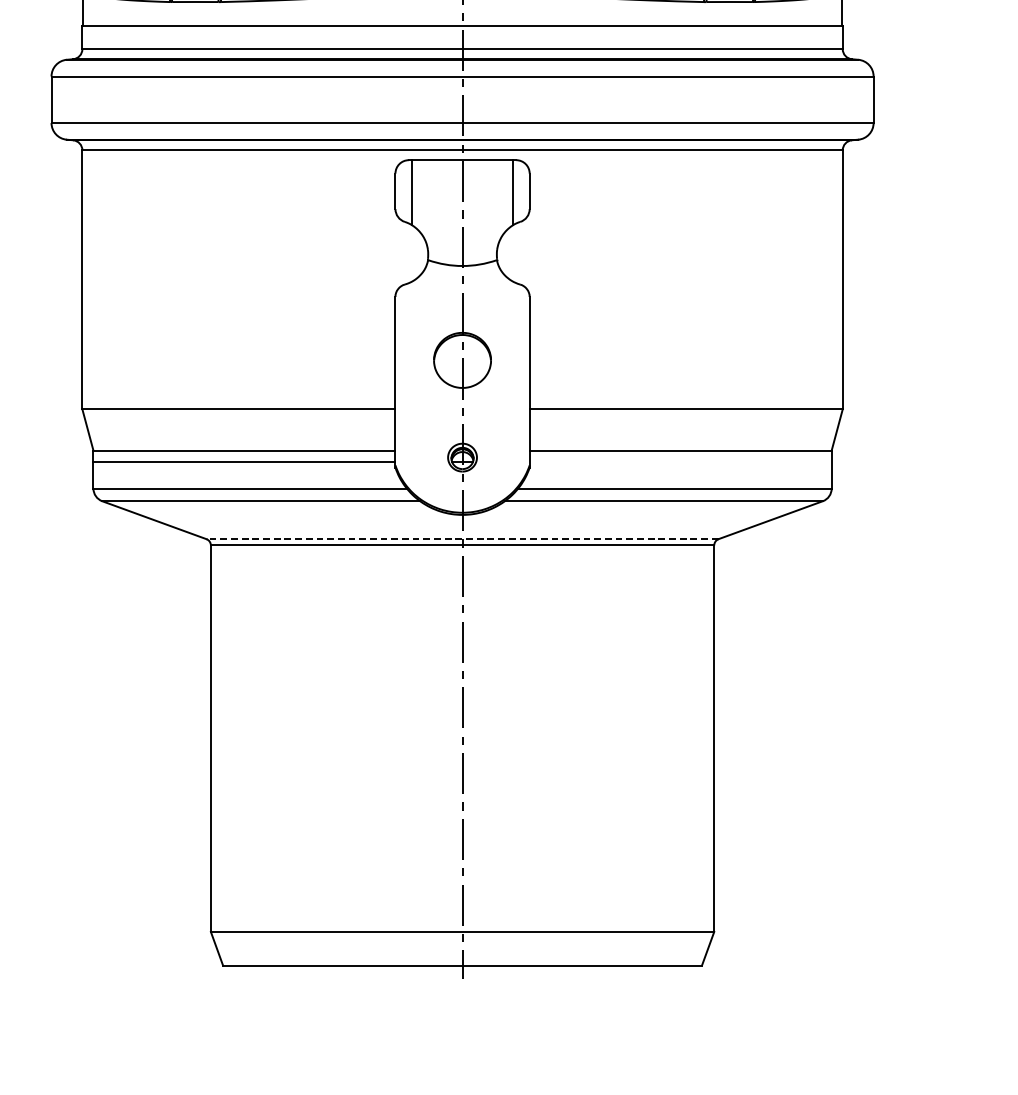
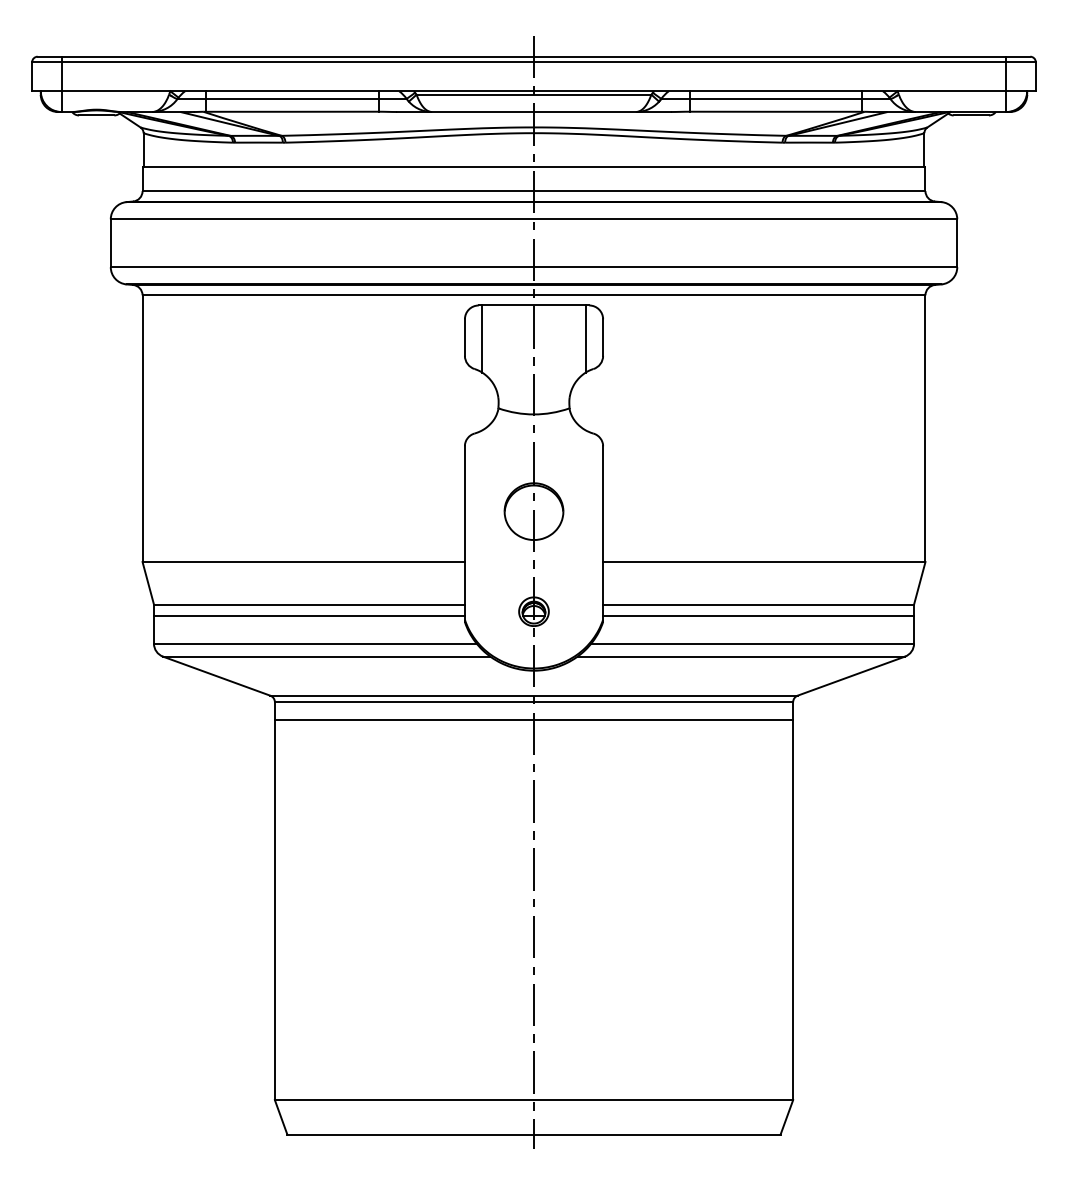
line: (680, 462) -> (758, 616), added
line: (462, 538) -> (533, 695), dashed -> solid
line: (462, 563) -> (533, 720), added

